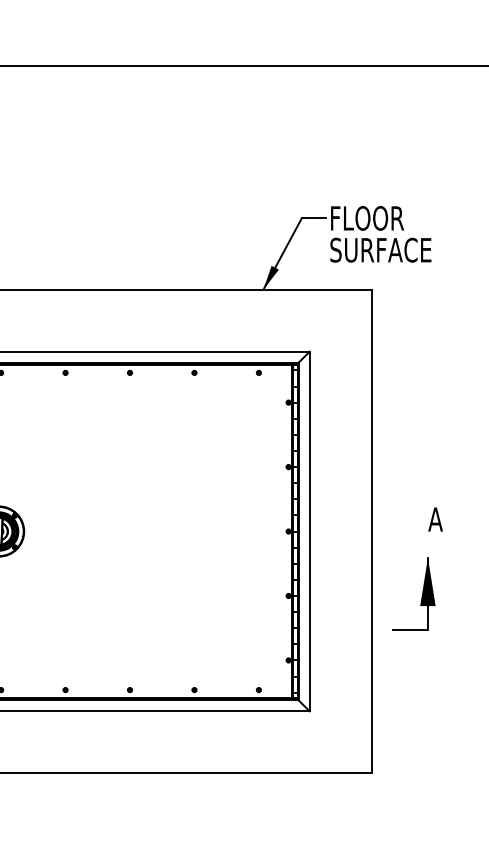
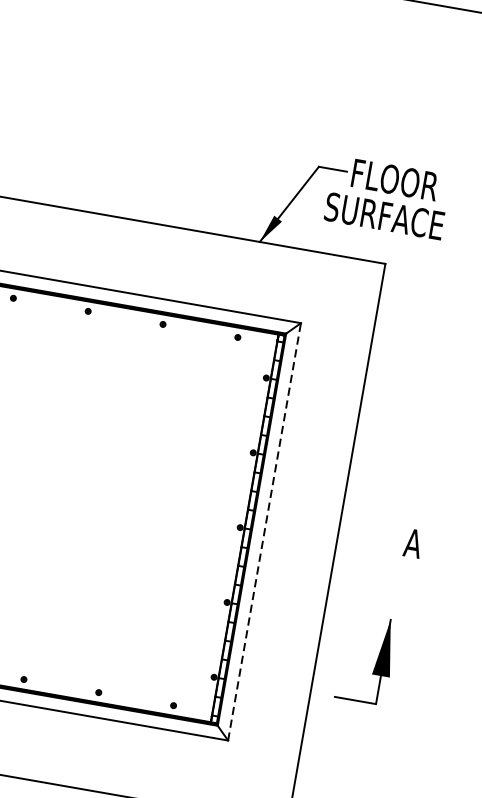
text: (380, 249) -> (384, 215), moved
line: (309, 531) -> (264, 531), solid -> dashed
part: (421, 596) -> (375, 663), moved

